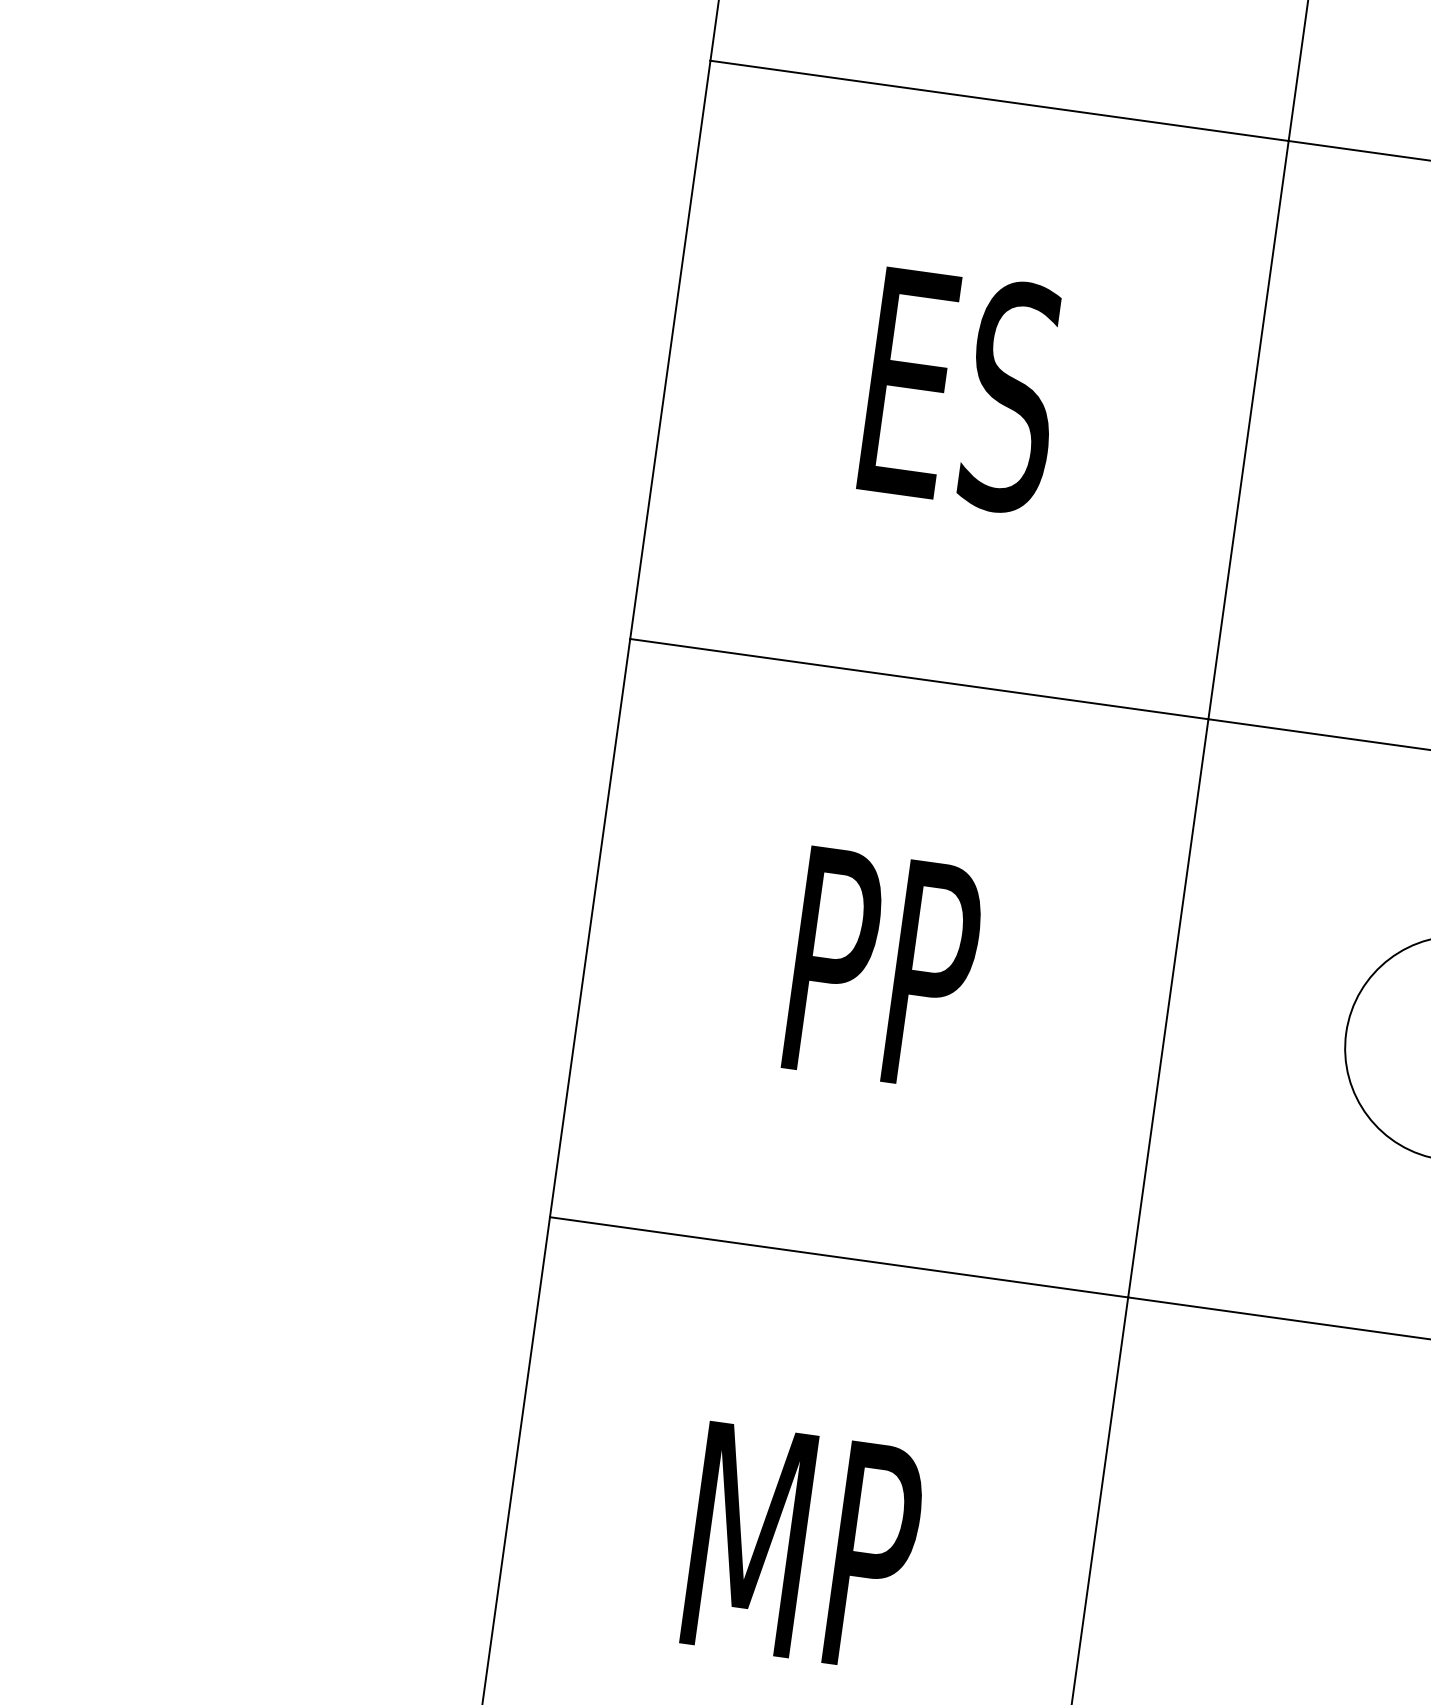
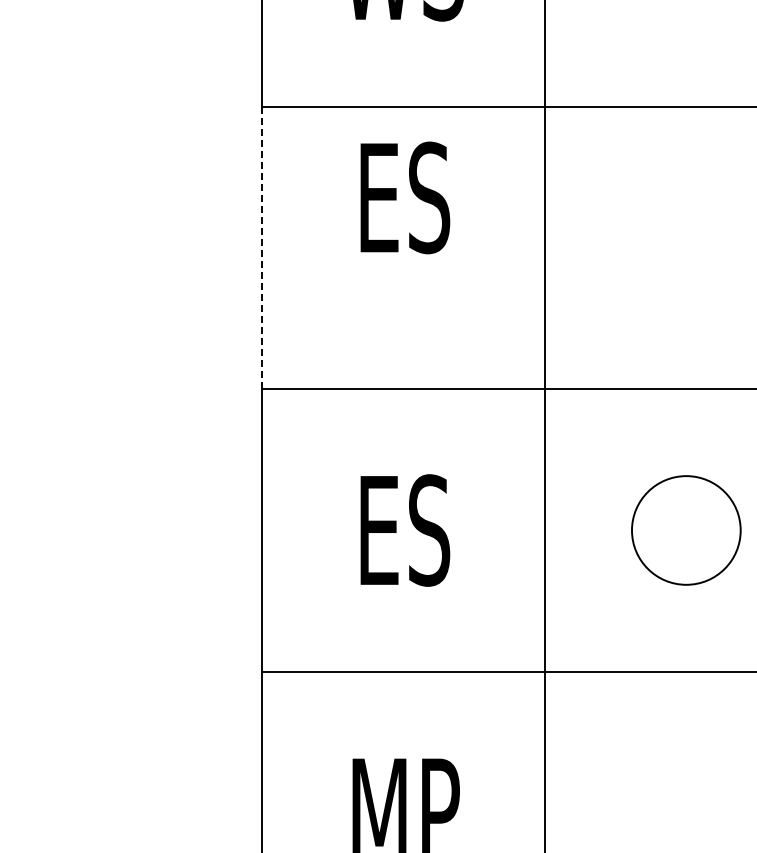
line: (670, 349) -> (262, 247), solid -> dashed
text: (963, 389) -> (405, 197), moved
text: (882, 968) -> (405, 530), PP -> ES

